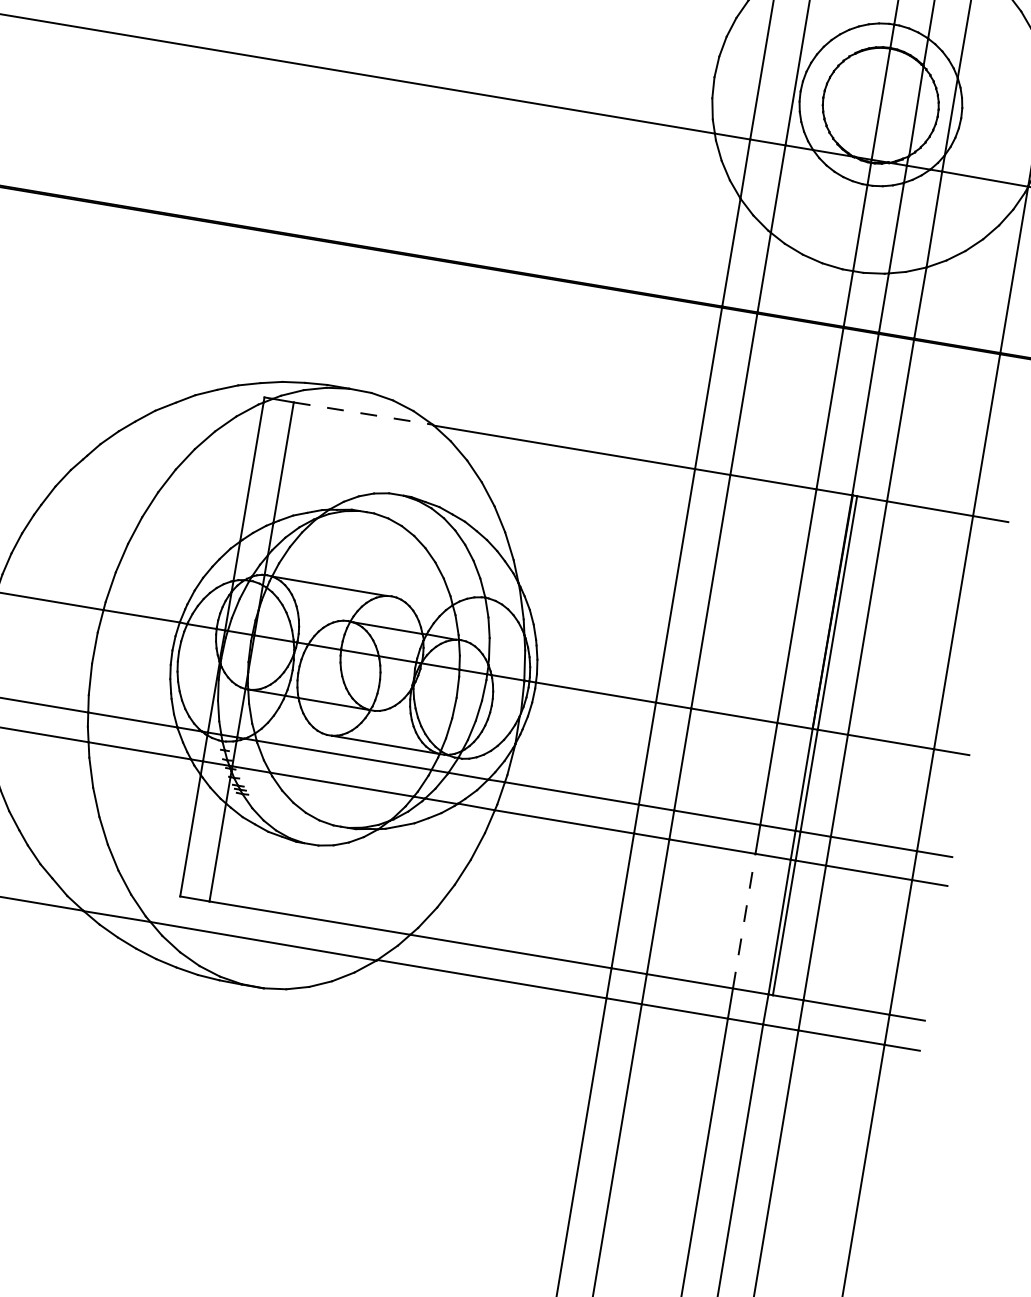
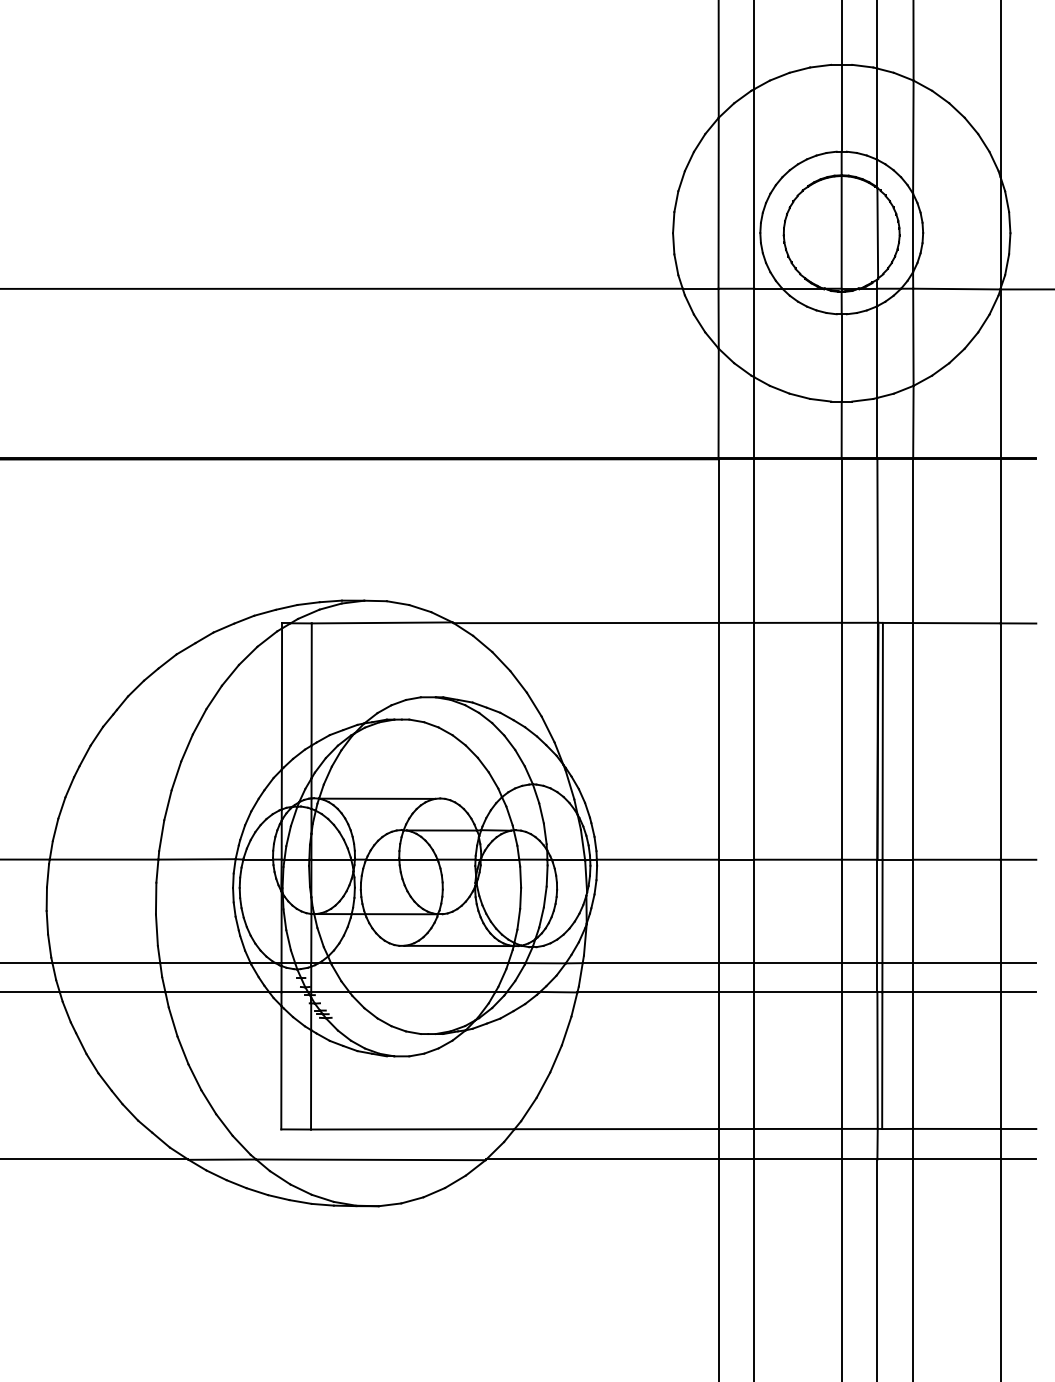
line: (363, 413) -> (382, 622), dashed -> solid
line: (744, 920) -> (841, 1060), dashed -> solid

